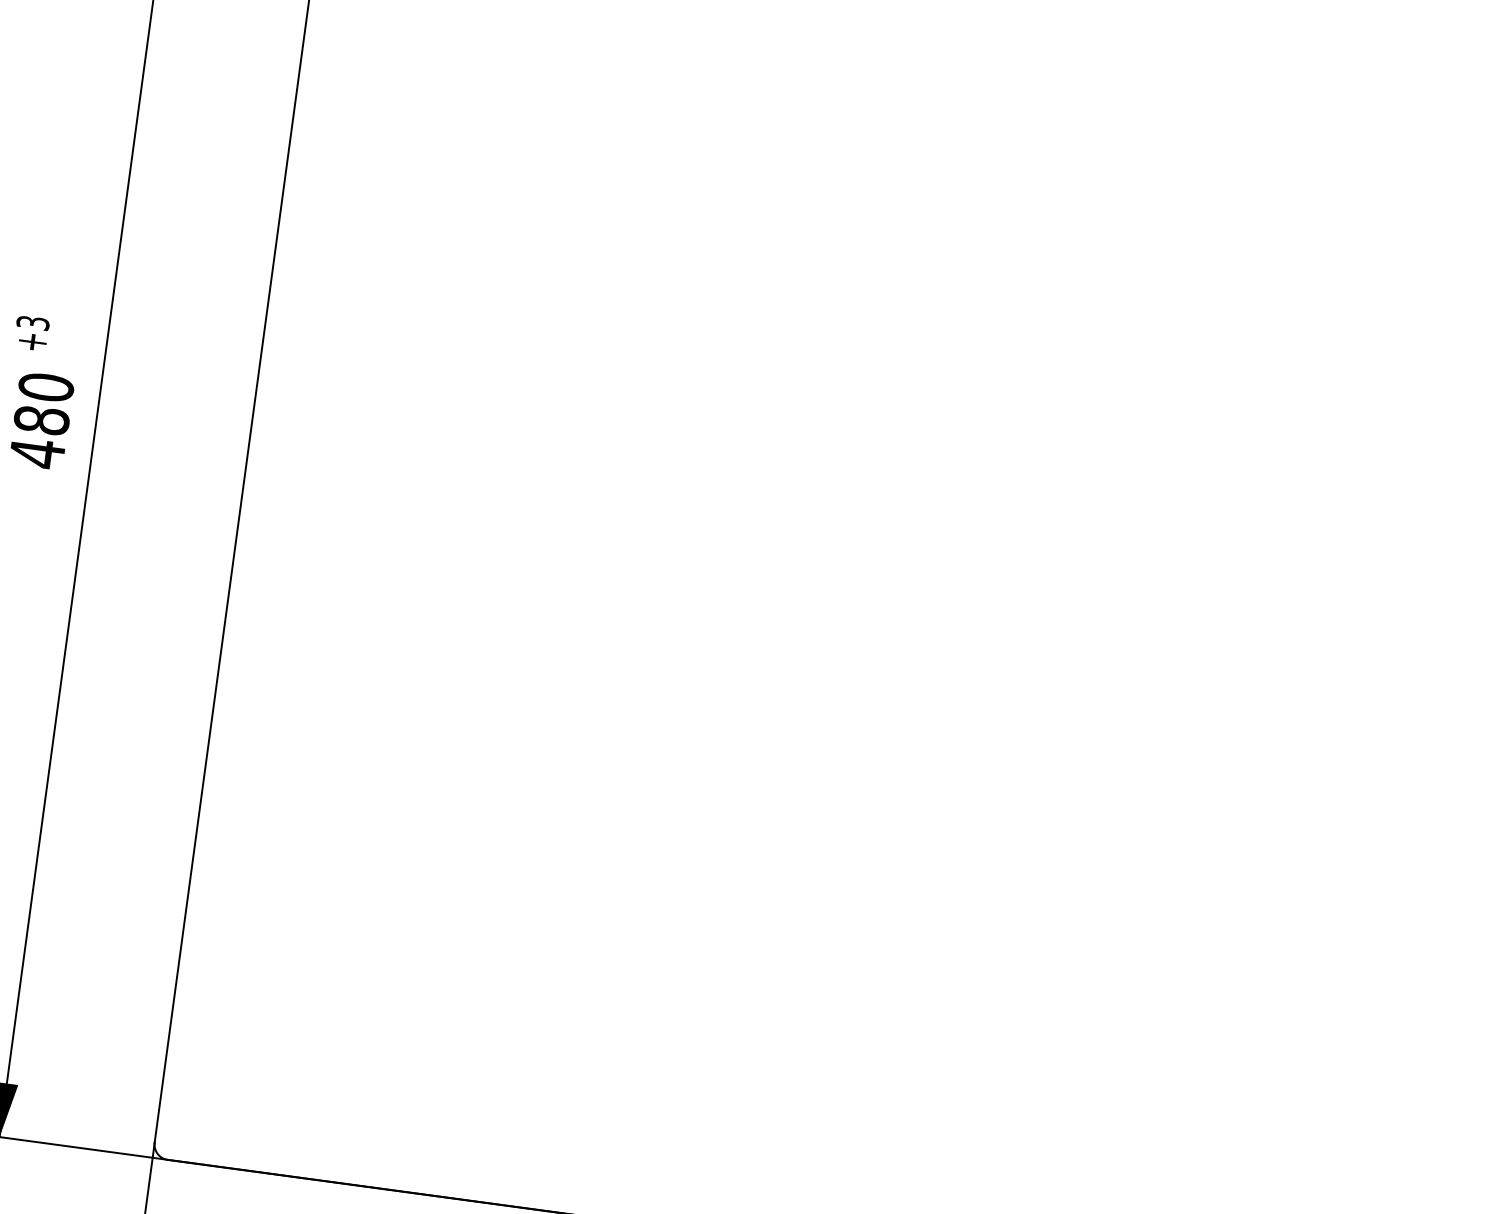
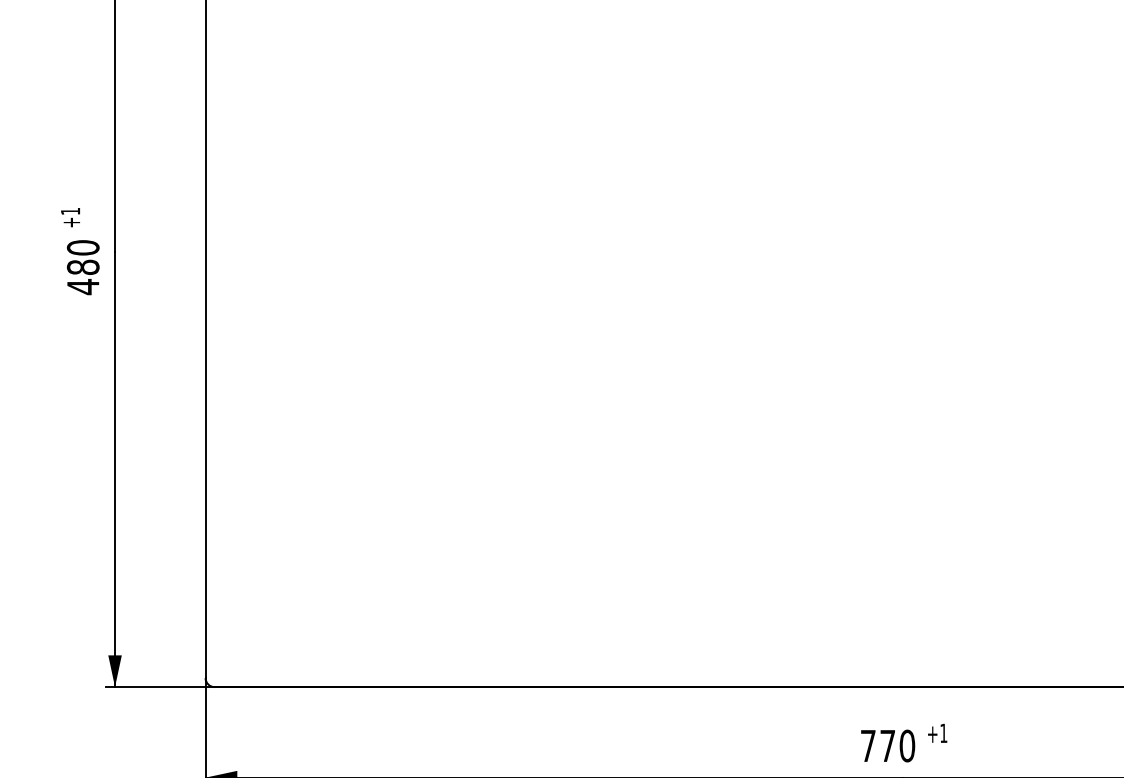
text: (32, 323) -> (70, 211), +3 -> +1

